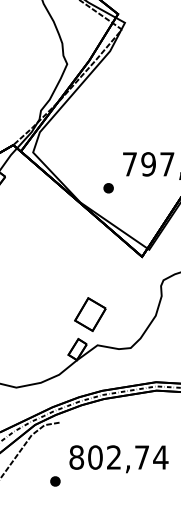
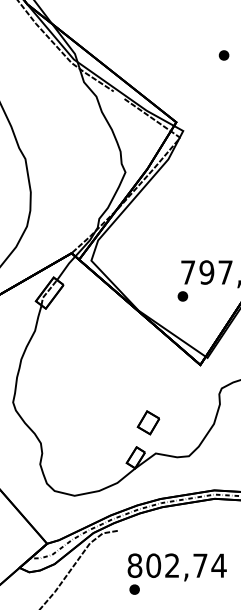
part: (108, 188) -> (182, 296), moved
part: (90, 314) -> (148, 422), size x0.7
part: (55, 481) -> (134, 589), moved

